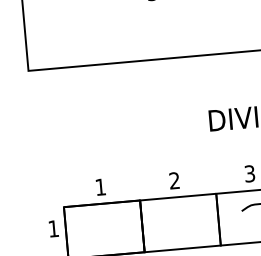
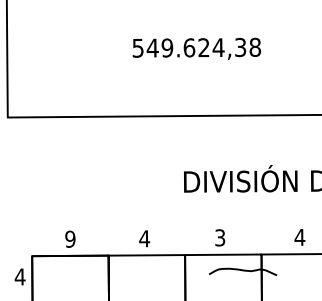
text: (174, 180) -> (144, 238), 2 -> 4
text: (100, 186) -> (70, 238), 1 -> 9
text: (52, 228) -> (19, 276), 1 -> 4

